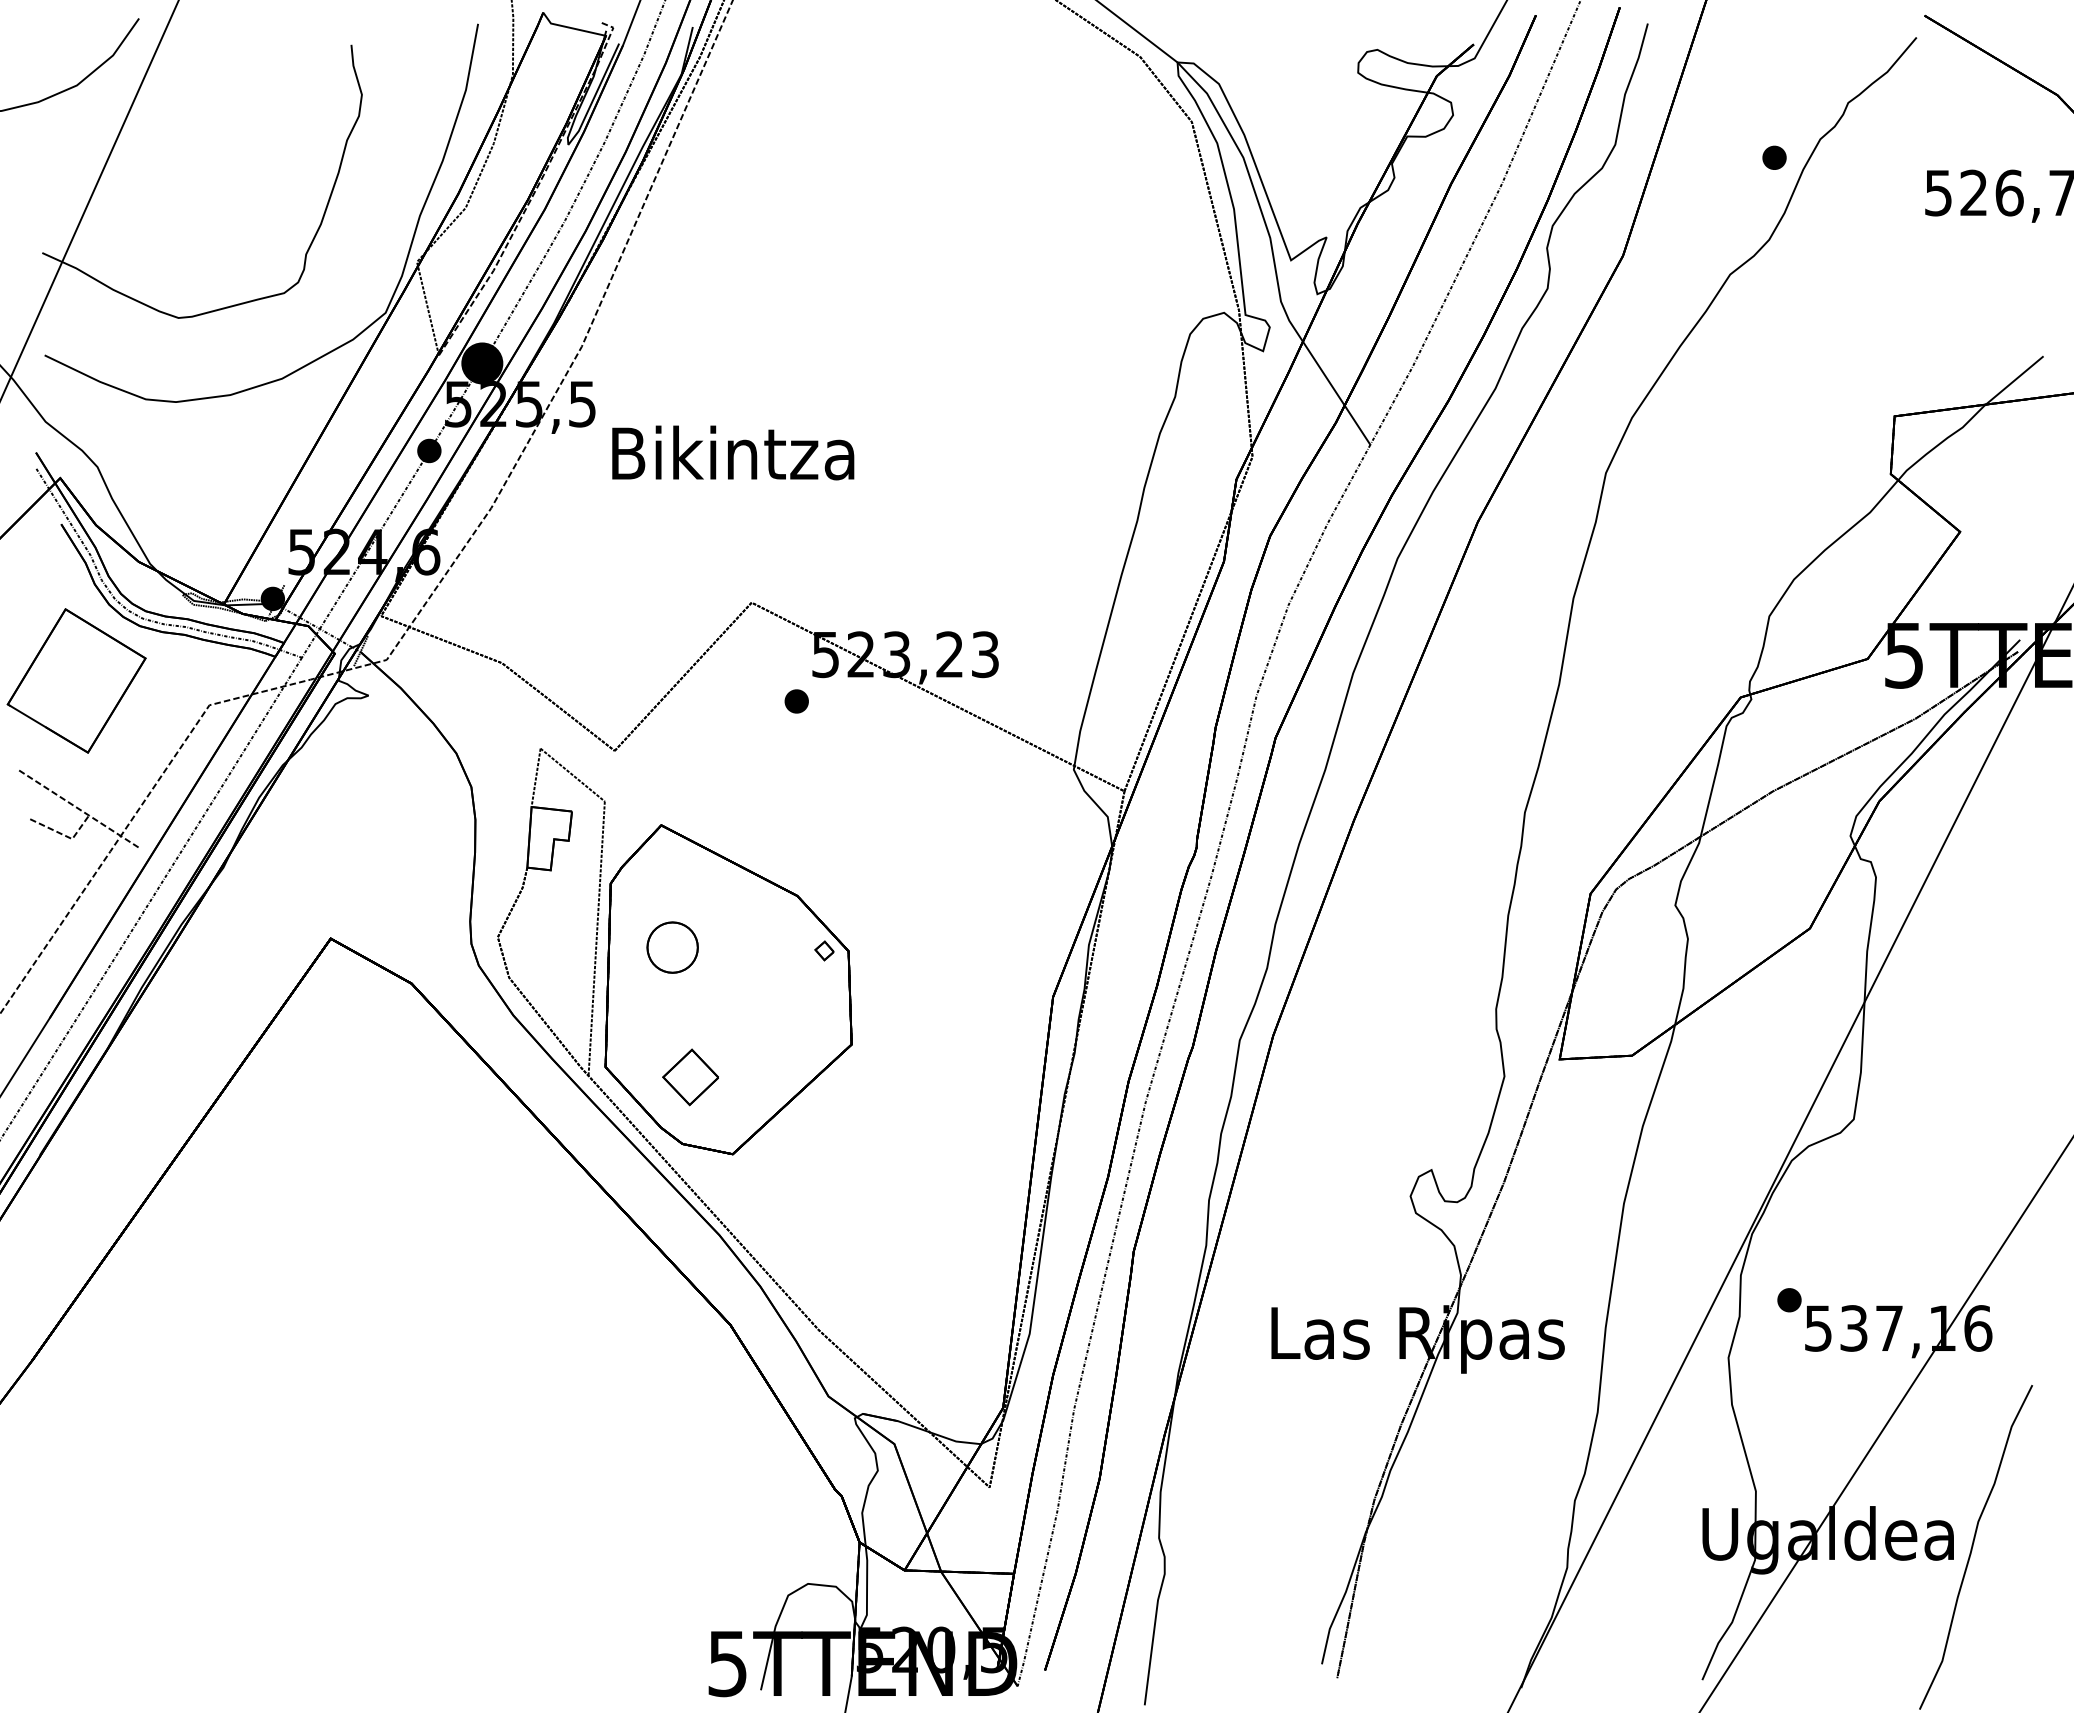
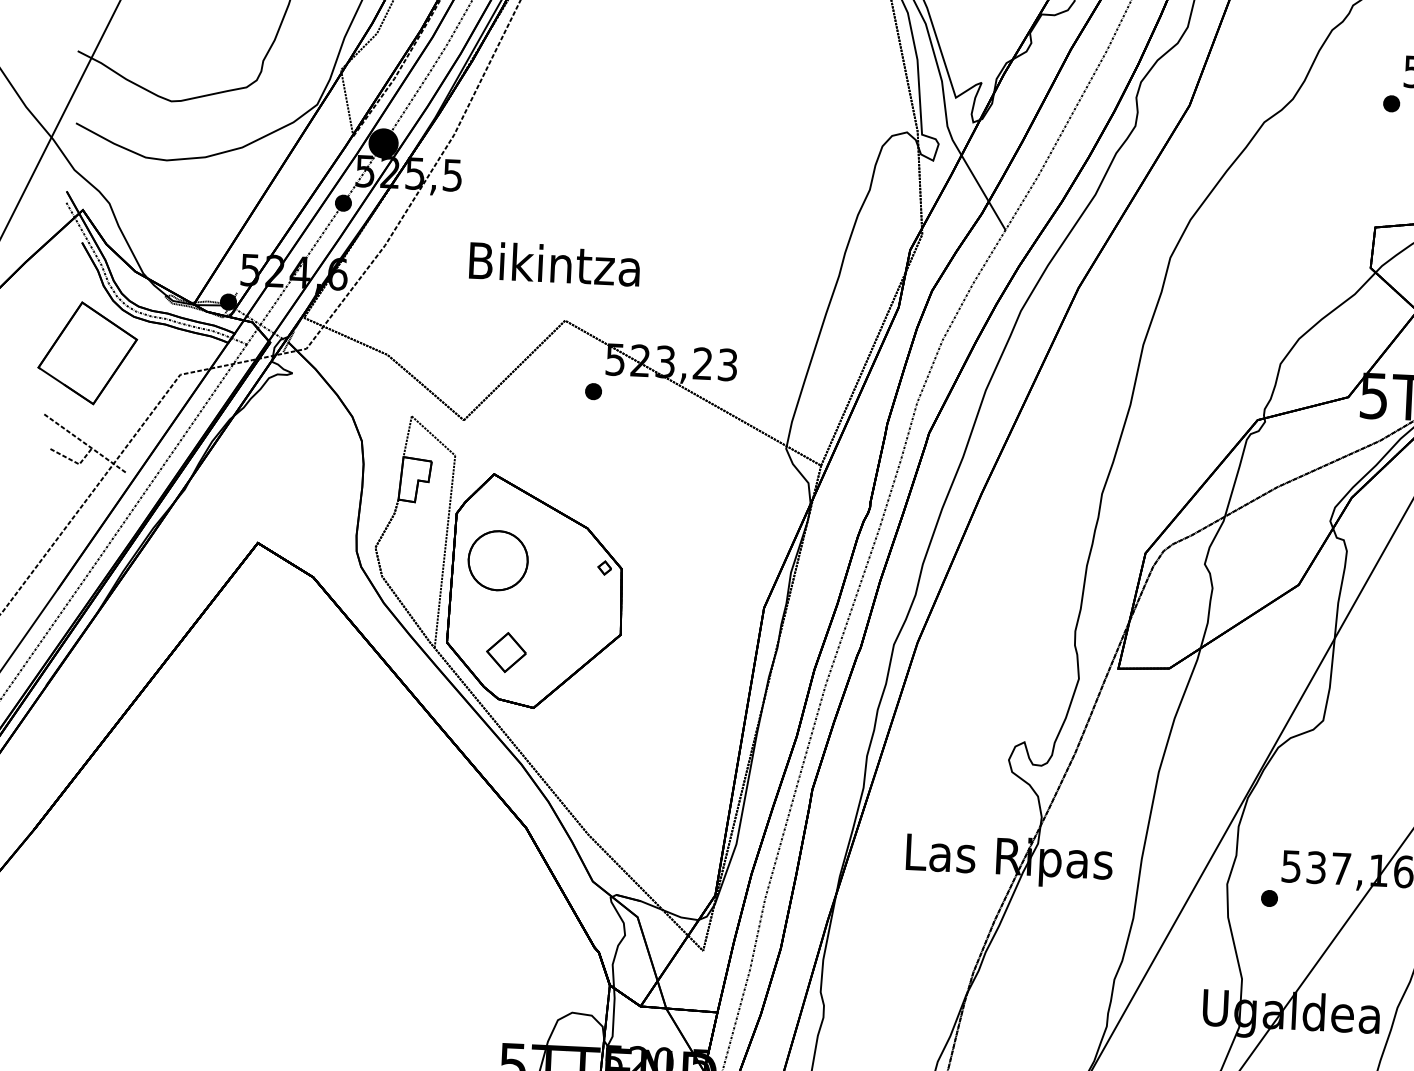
part: (1774, 157) -> (1391, 103), moved
text: (733, 452) -> (555, 263), moved
part: (672, 947) -> (498, 560), size x1.67
part: (1789, 1300) -> (1269, 898), moved

